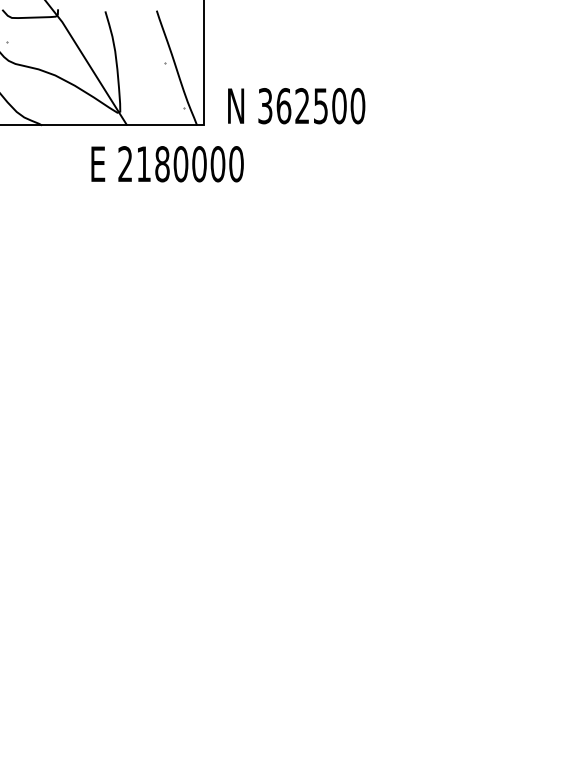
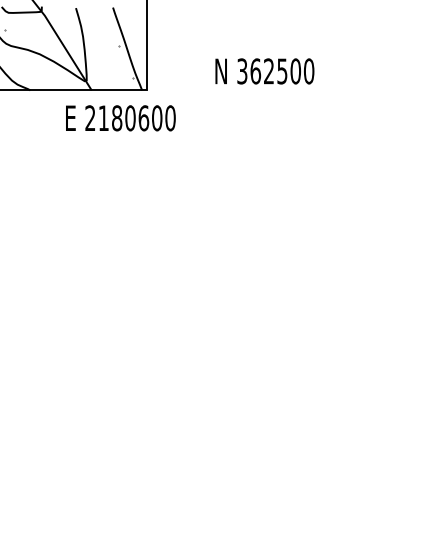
text: (296, 106) -> (264, 71), moved
text: (199, 164) -> (143, 118), 2180000 -> 2180600

